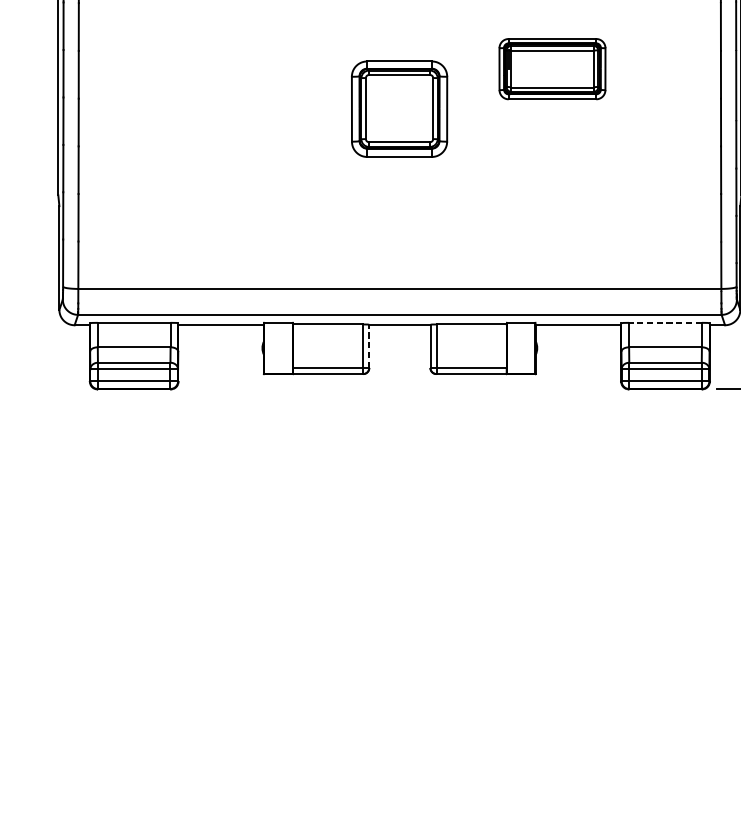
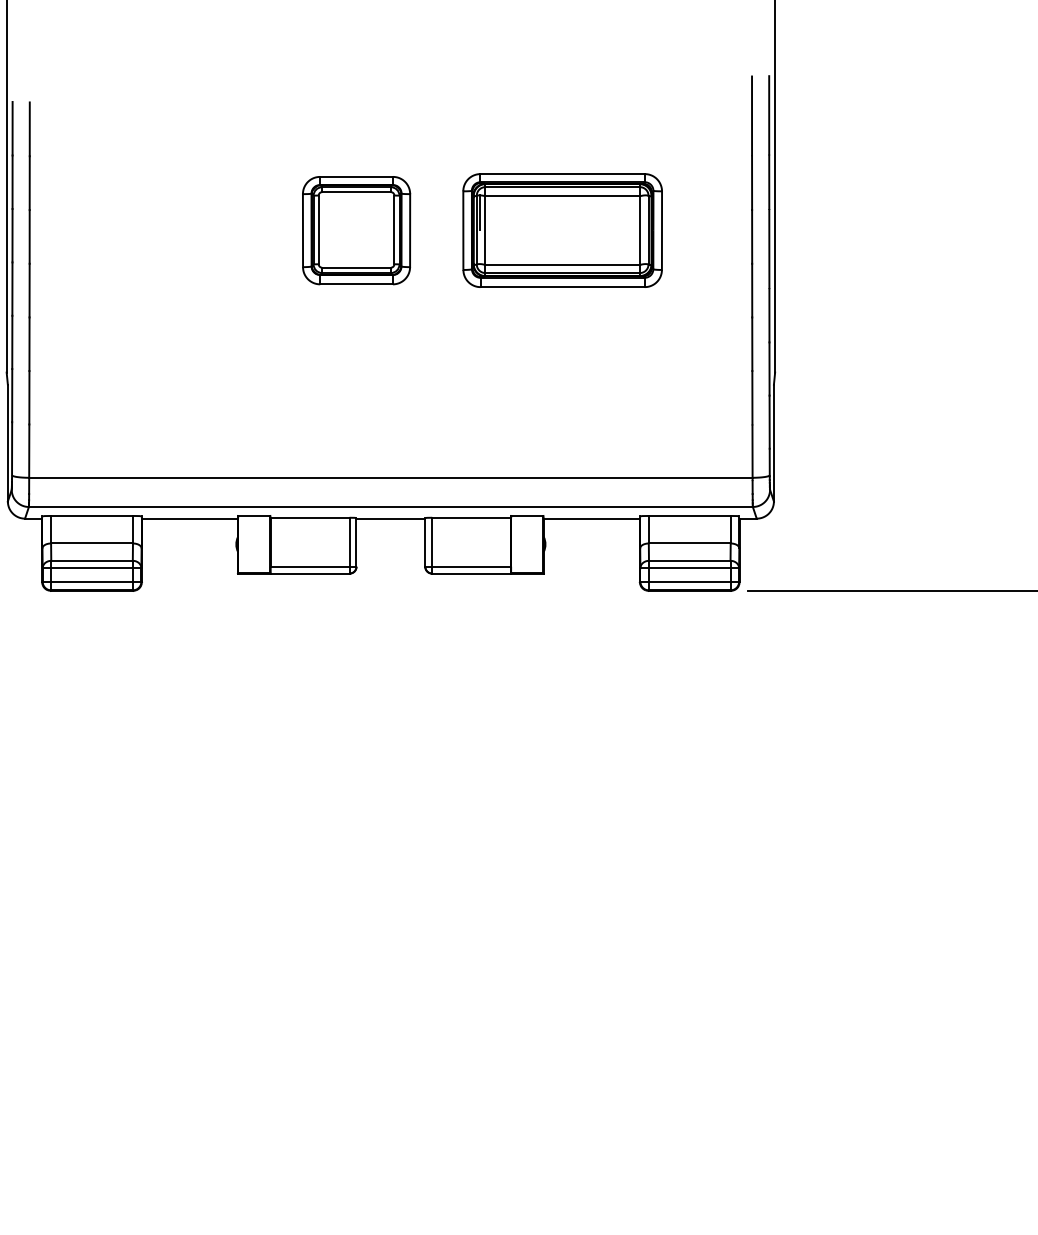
part: (552, 69) -> (562, 230), size x1.67
part: (399, 109) -> (356, 230), moved
line: (665, 322) -> (689, 515), dashed -> solid
line: (369, 345) -> (356, 541), dashed -> solid

